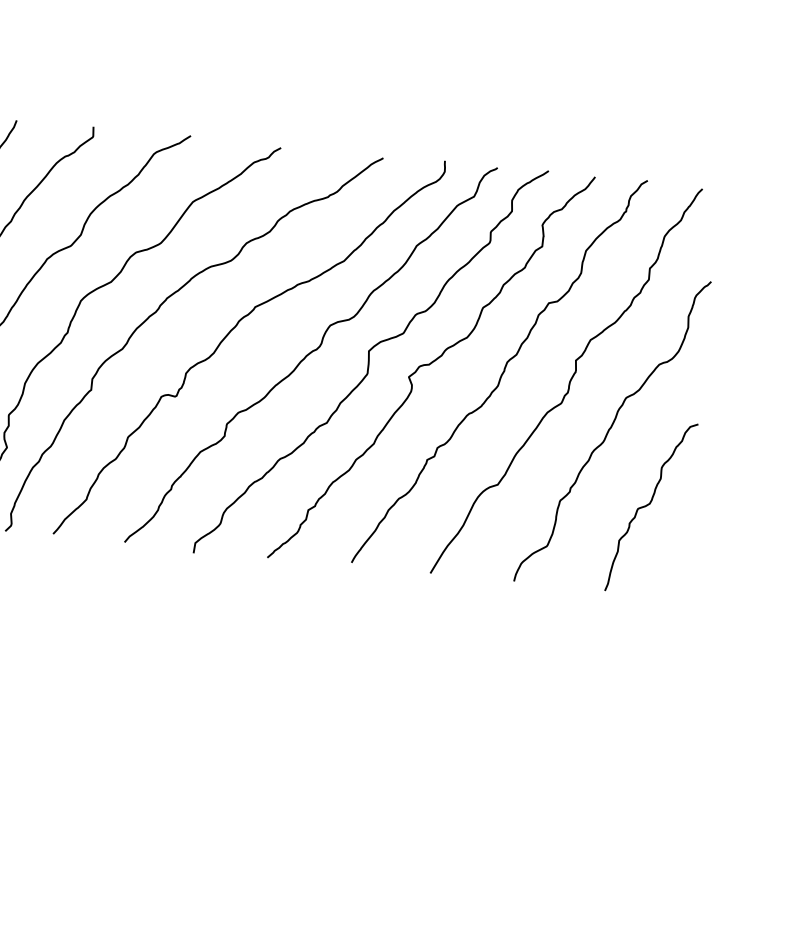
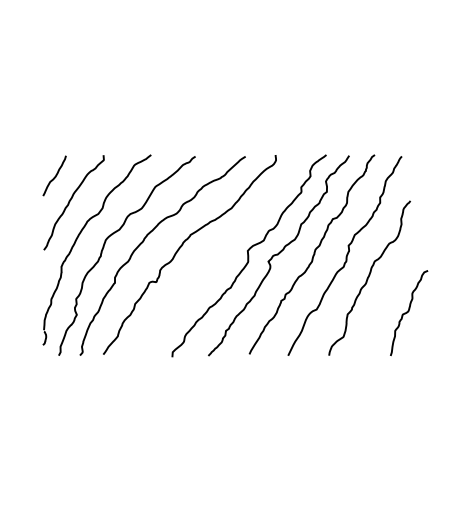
curve: (310, 354) -> (219, 255), removed
curve: (650, 505) -> (408, 312), moved

